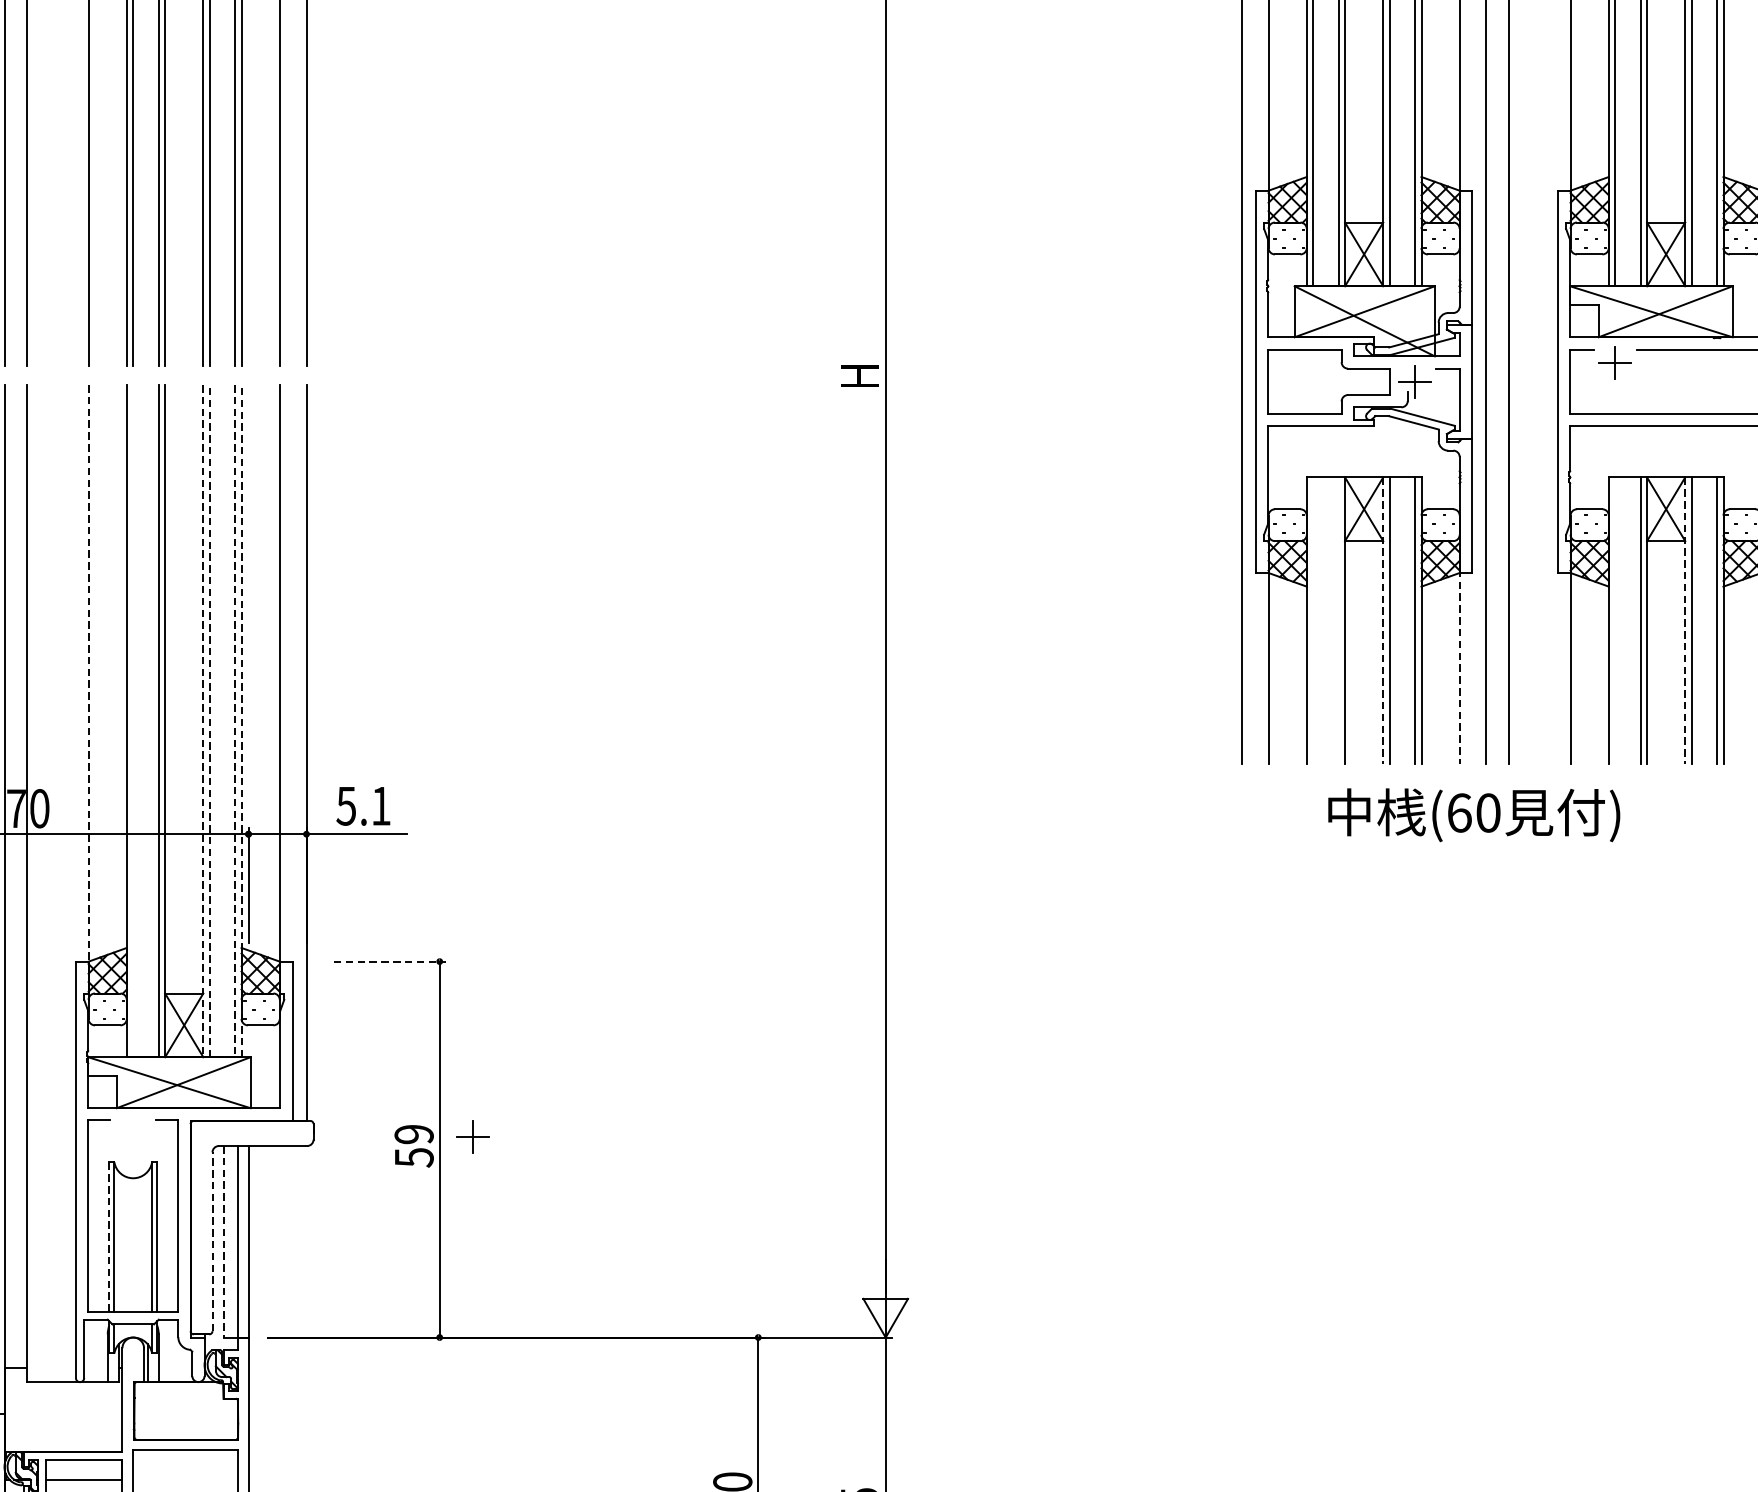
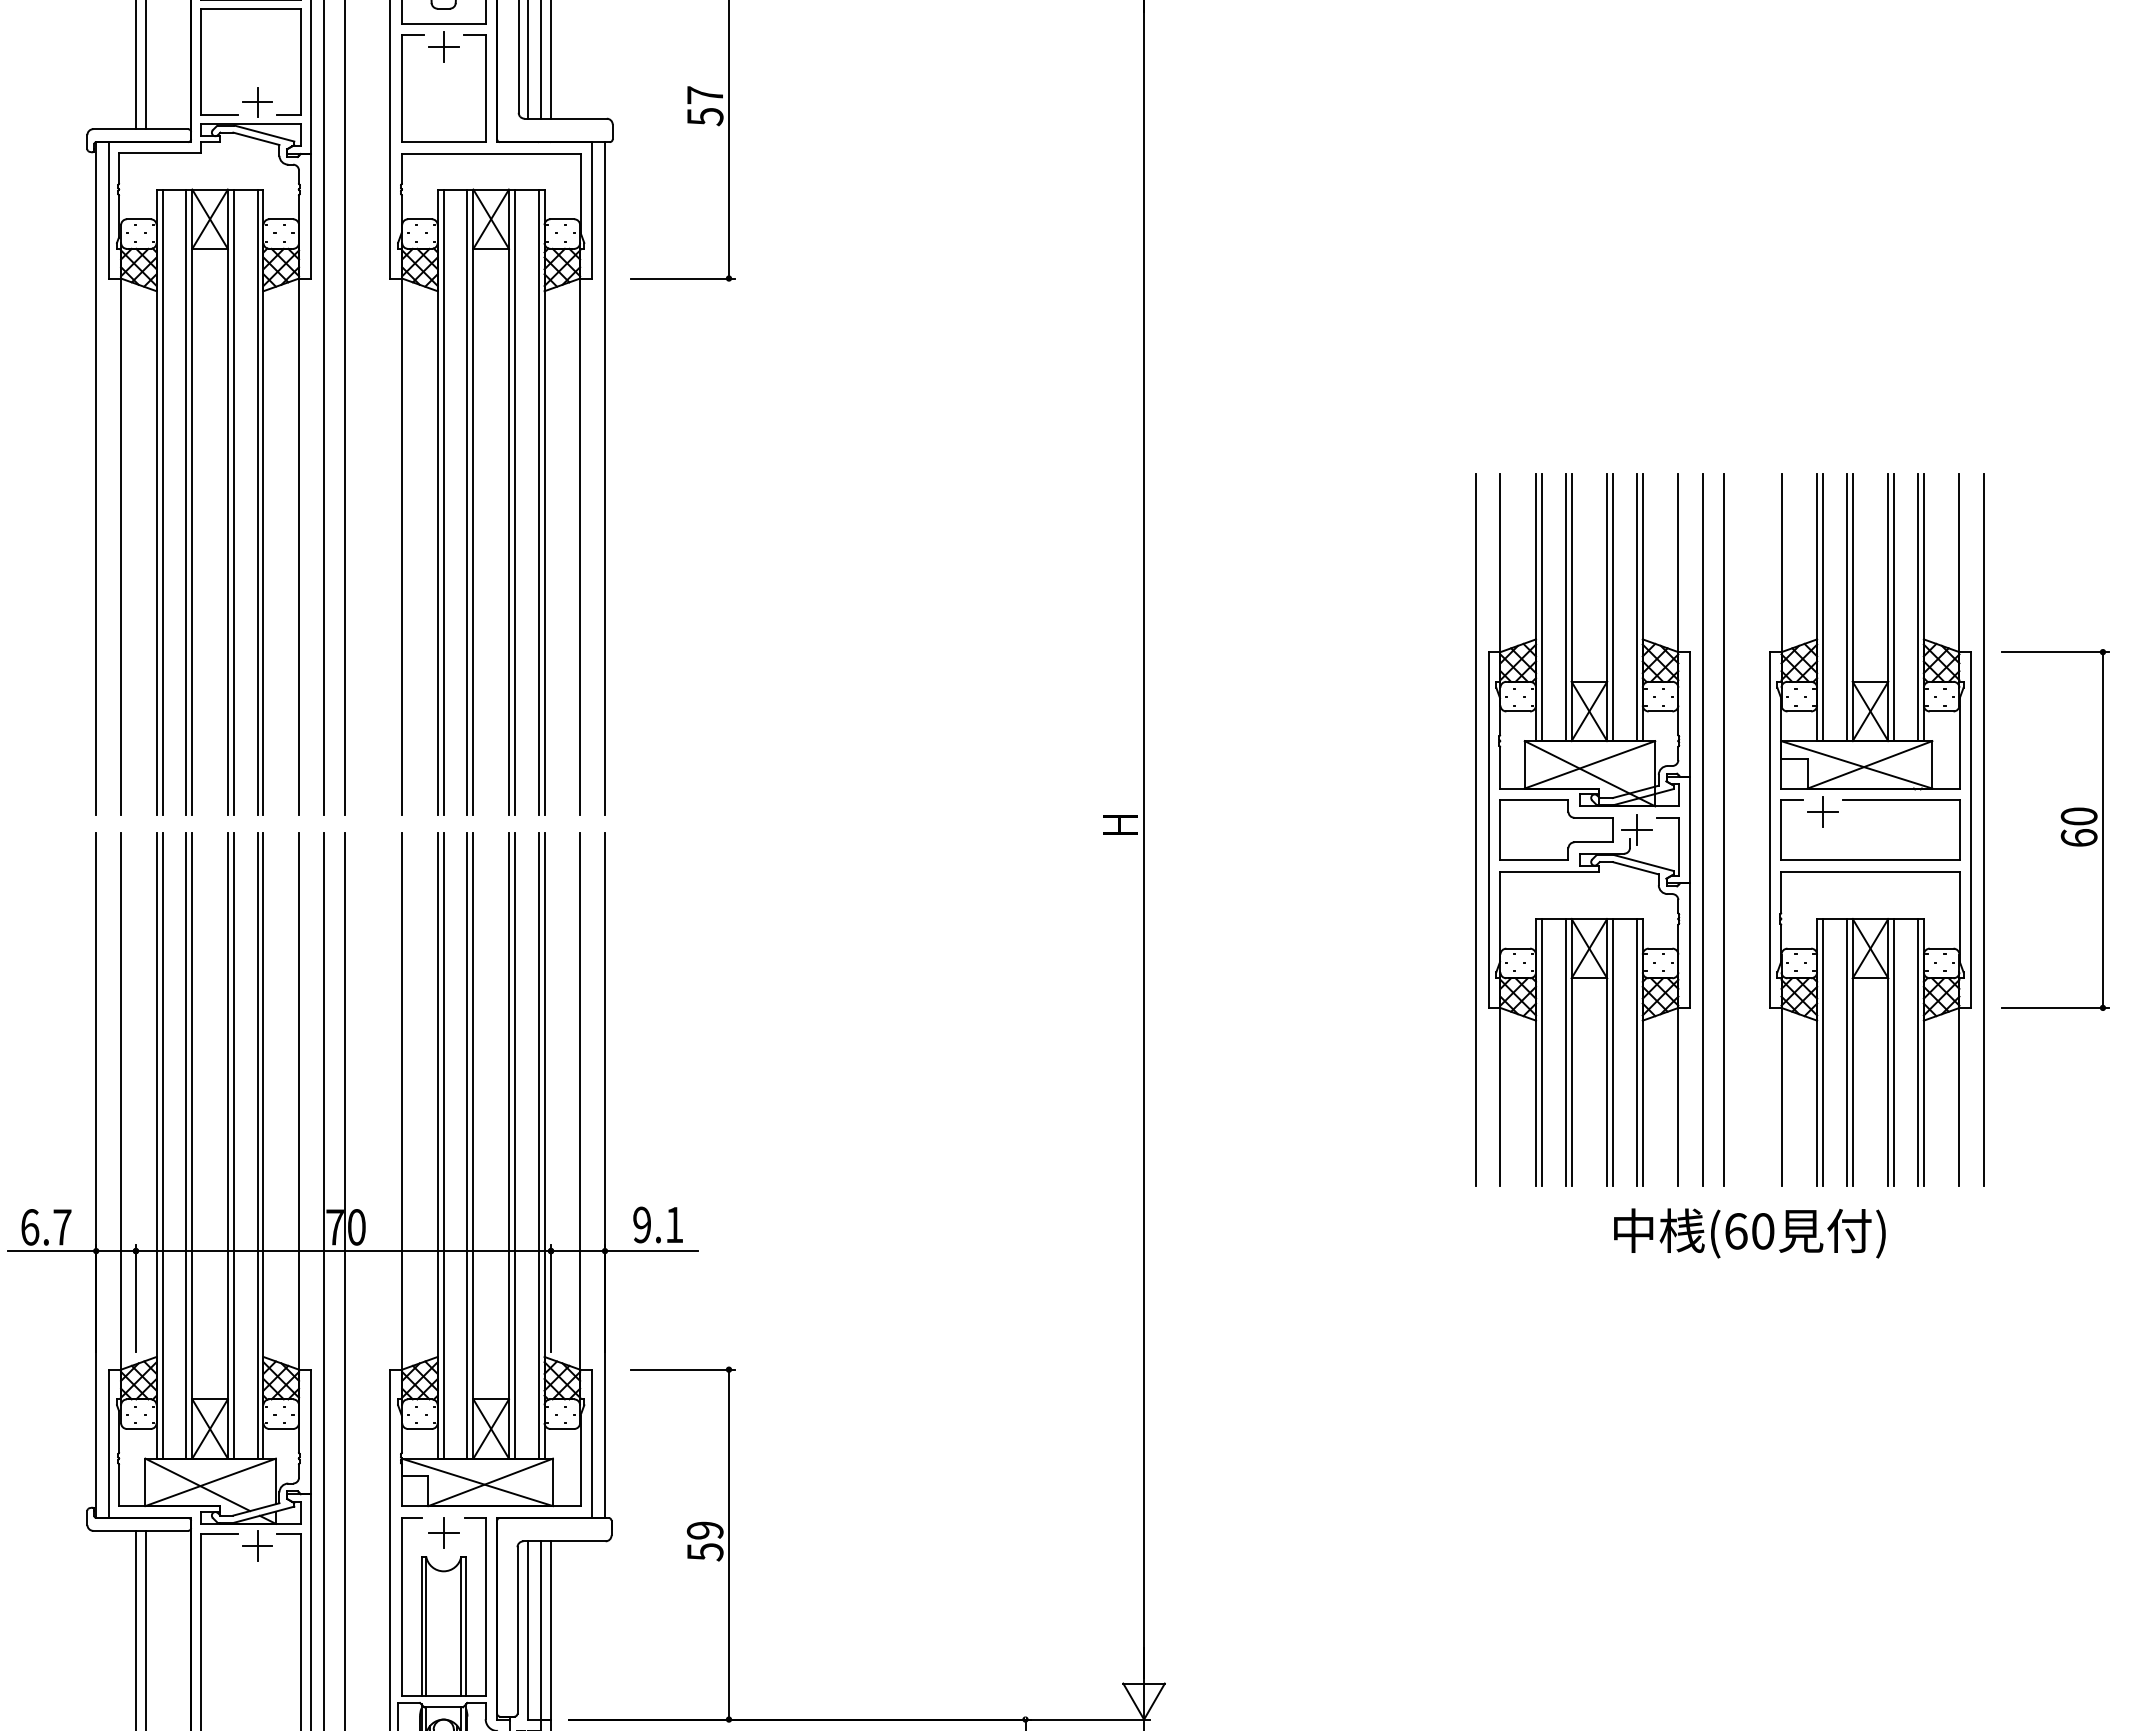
line: (1312, 620) -> (1541, 1052), added
line: (1338, 620) -> (1565, 1052), added
line: (1383, 620) -> (1607, 1052), dashed -> solid
line: (1615, 620) -> (1823, 1052), added
line: (1685, 620) -> (1888, 1052), dashed -> solid
line: (1459, 667) -> (1678, 1095), dashed -> solid
line: (88, 674) -> (402, 1102), dashed -> solid
line: (132, 720) -> (443, 1145), added
line: (202, 720) -> (508, 1145), dashed -> solid
line: (209, 720) -> (514, 1145), dashed -> solid
line: (235, 720) -> (538, 1145), dashed -> solid
line: (241, 720) -> (544, 1145), dashed -> solid
text: (345, 805) -> (641, 1224), 5.1 -> 9.1
text: (1473, 815) -> (1749, 1233), moved
line: (390, 961) -> (683, 1369), dashed -> solid
part: (472, 1136) -> (443, 1532), moved
line: (109, 1237) -> (421, 1626), dashed -> solid
line: (212, 1240) -> (517, 1629), dashed -> solid
line: (223, 1241) -> (527, 1630), dashed -> solid

